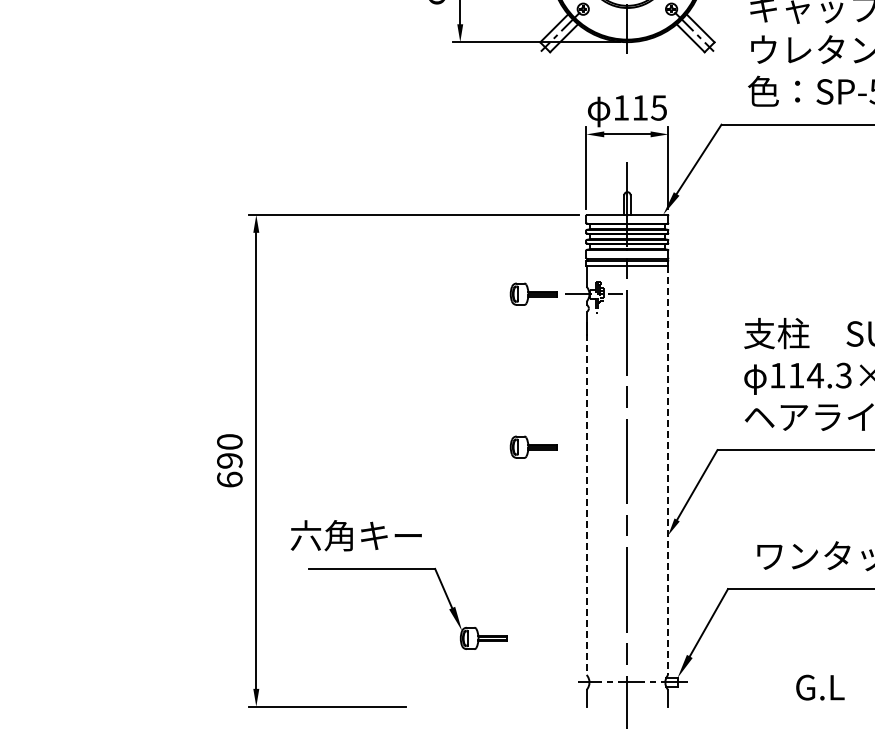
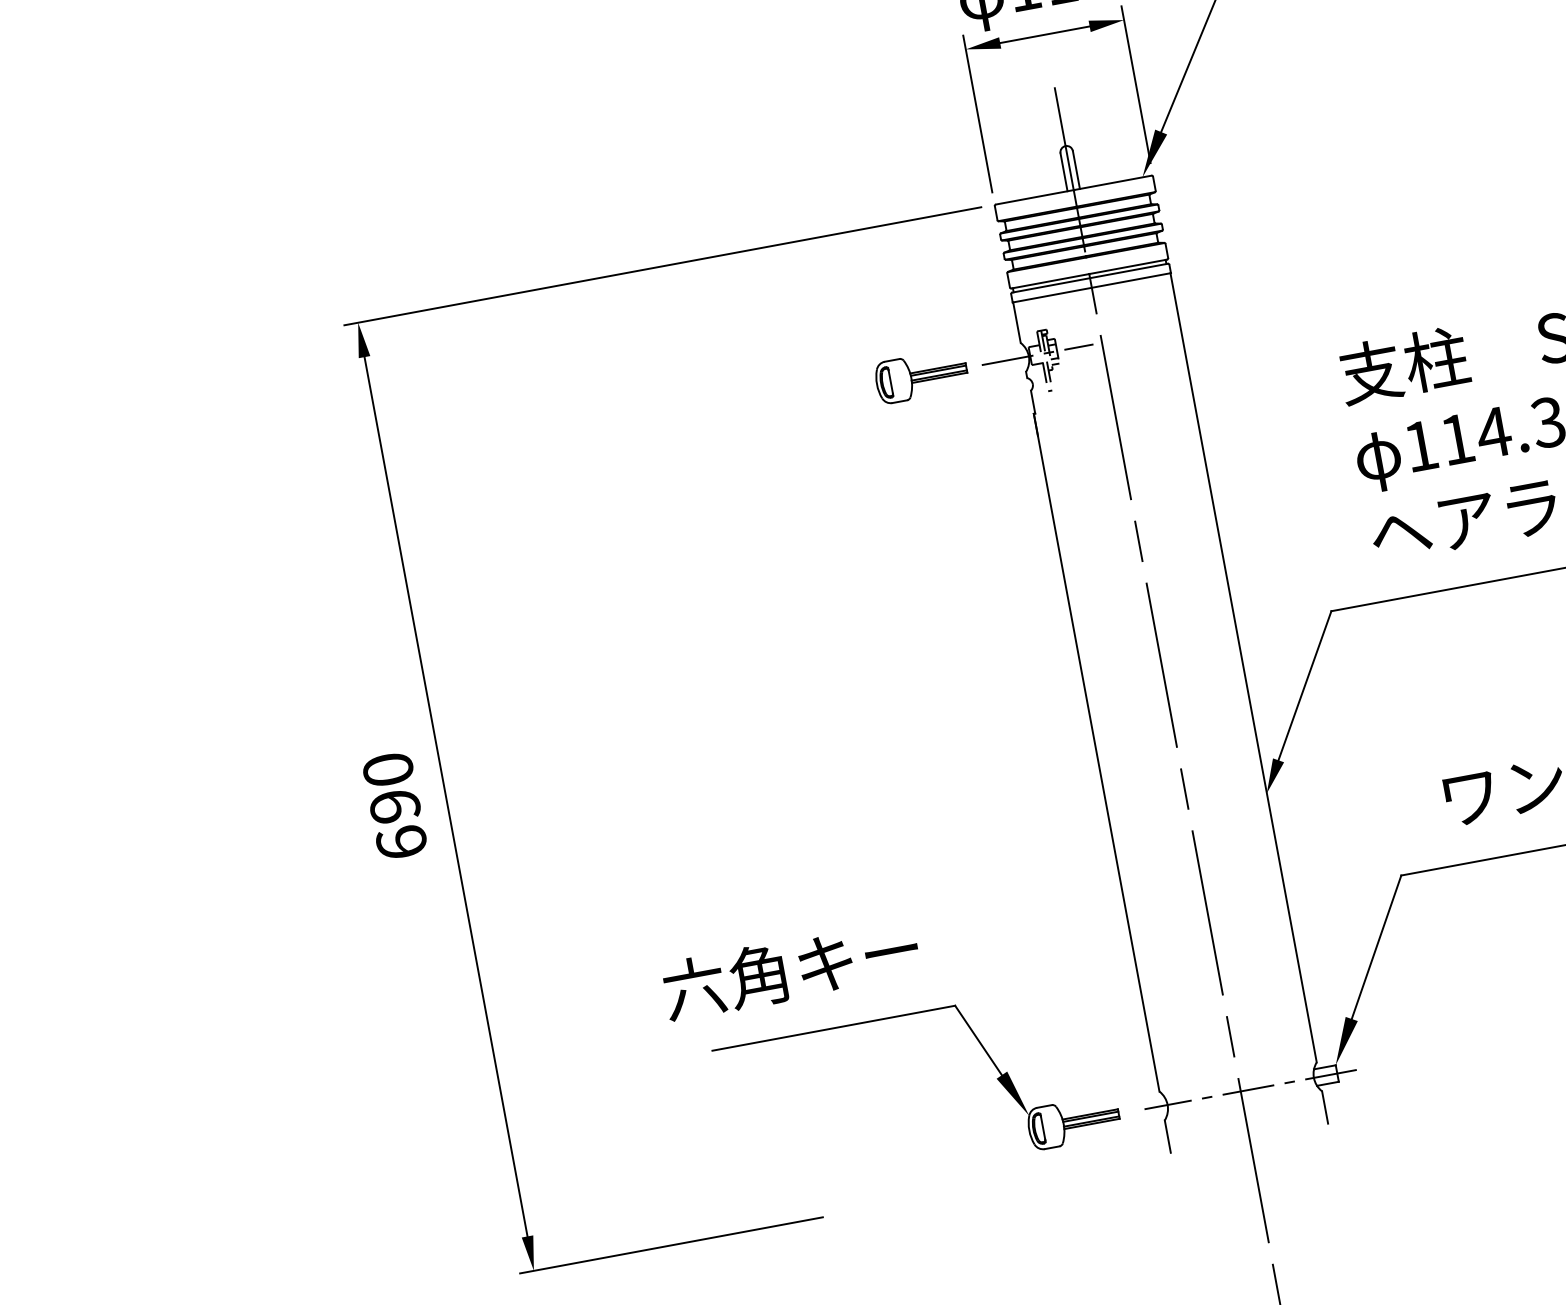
part: (533, 446) -> (975, 670), removed
line: (668, 470) -> (1244, 668), dashed -> solid
line: (586, 499) -> (1096, 753), dashed -> solid
part: (398, 569) -> (884, 1019), moved

